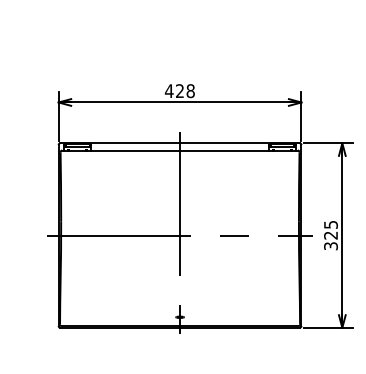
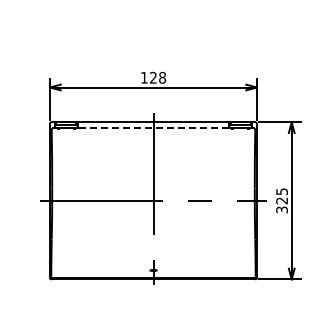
text: (169, 90) -> (144, 77), 428 -> 128
line: (180, 150) -> (153, 128), solid -> dashed

